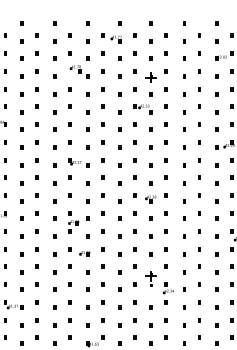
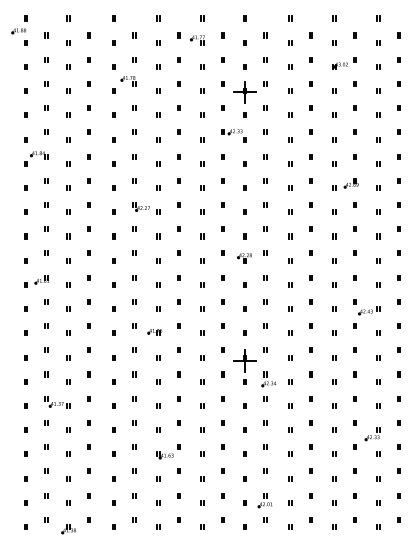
part: (75, 69) -> (128, 81), moved
part: (150, 77) -> (244, 92), size x1.67
part: (73, 222) -> (139, 290), removed
part: (150, 278) -> (244, 366), size x1.67

